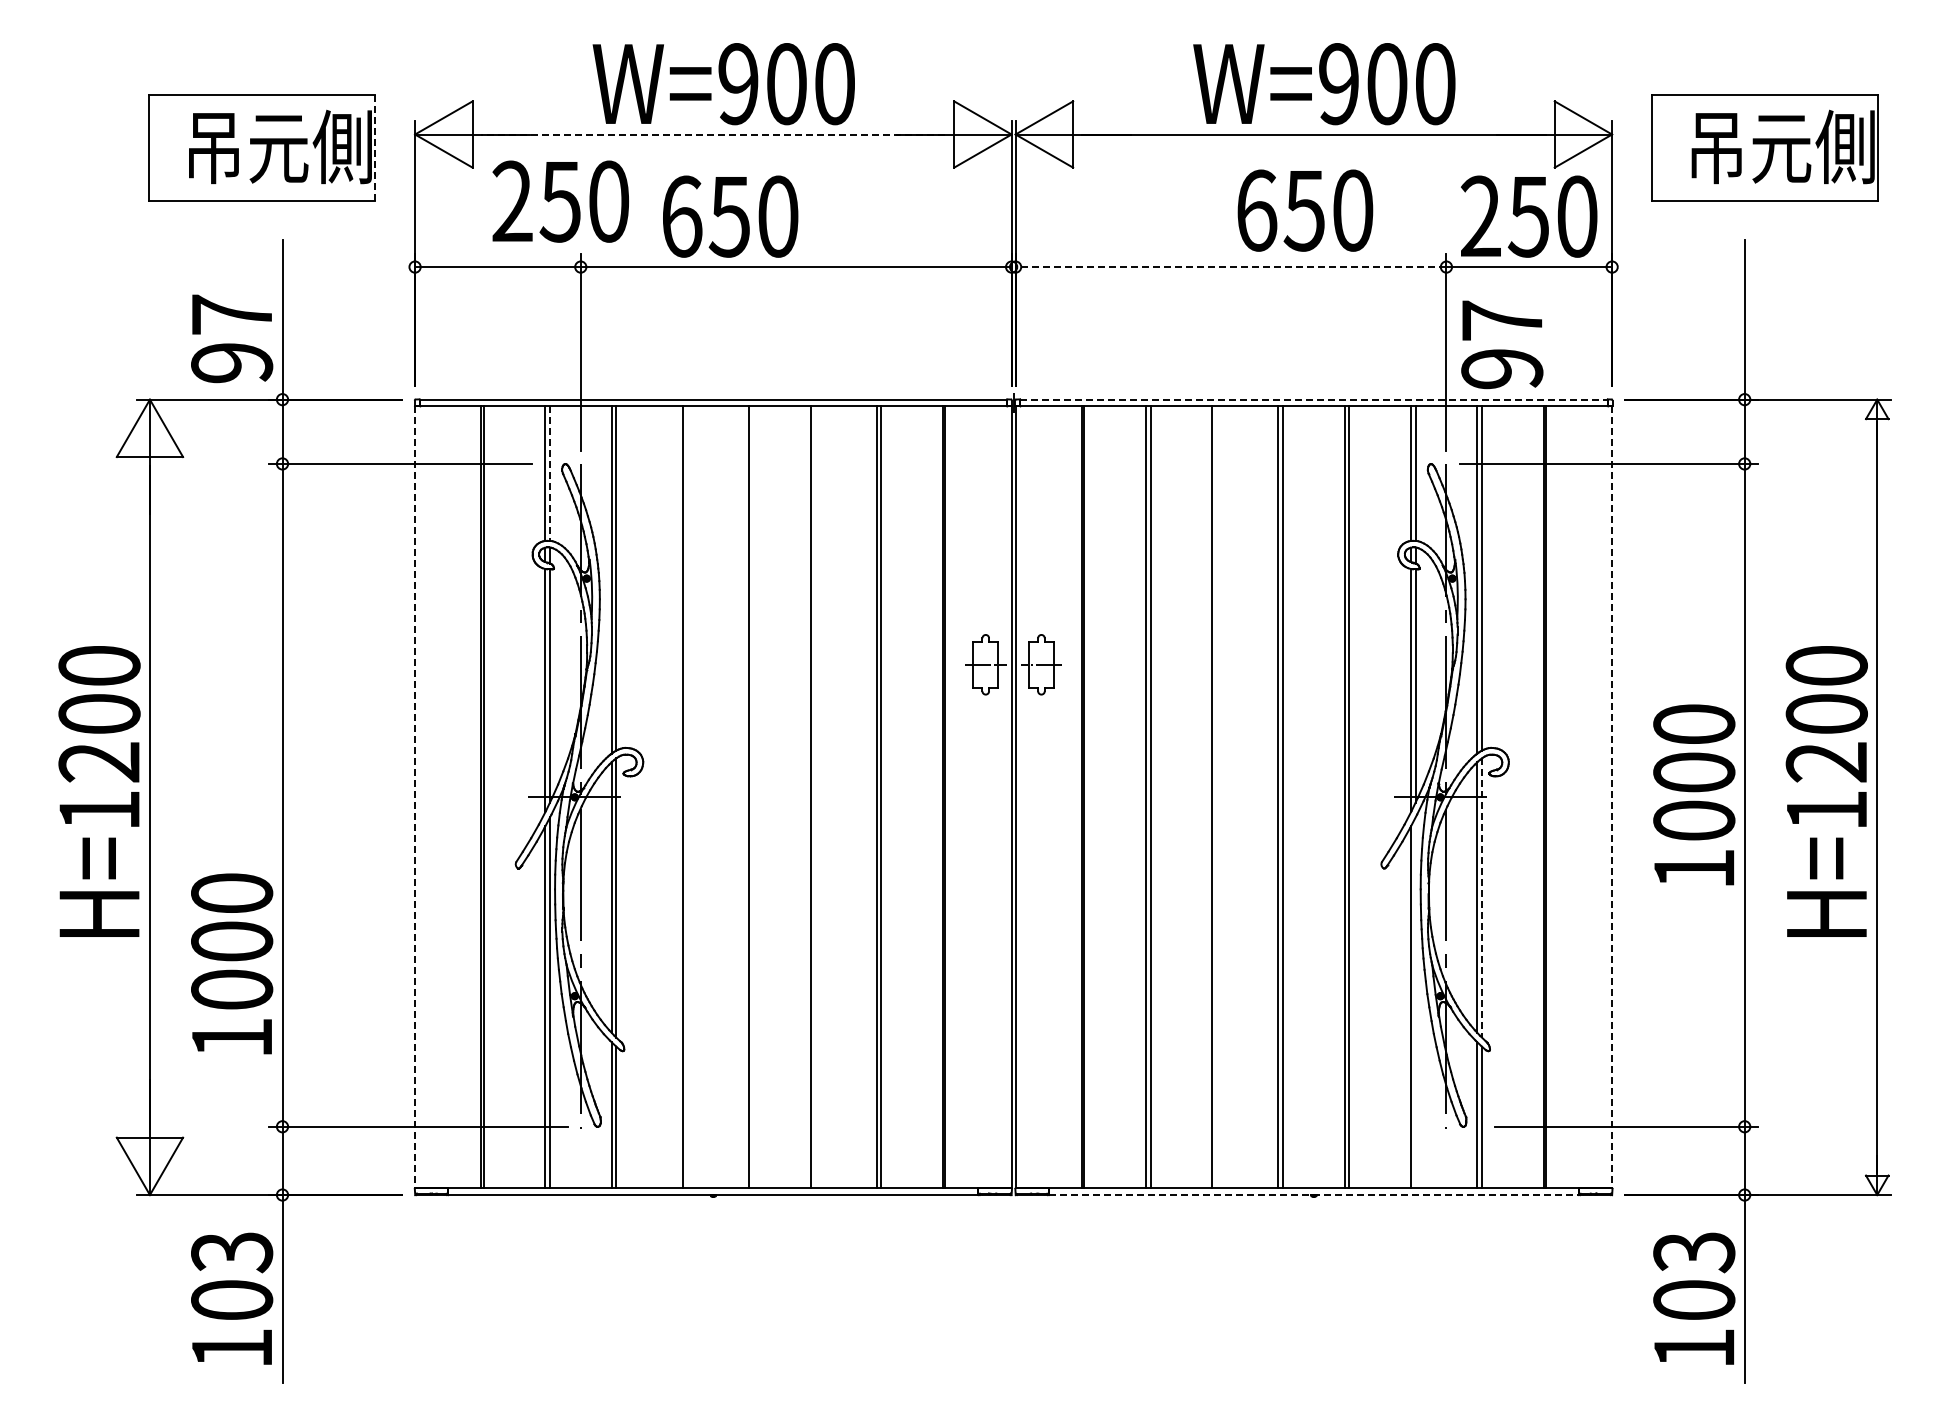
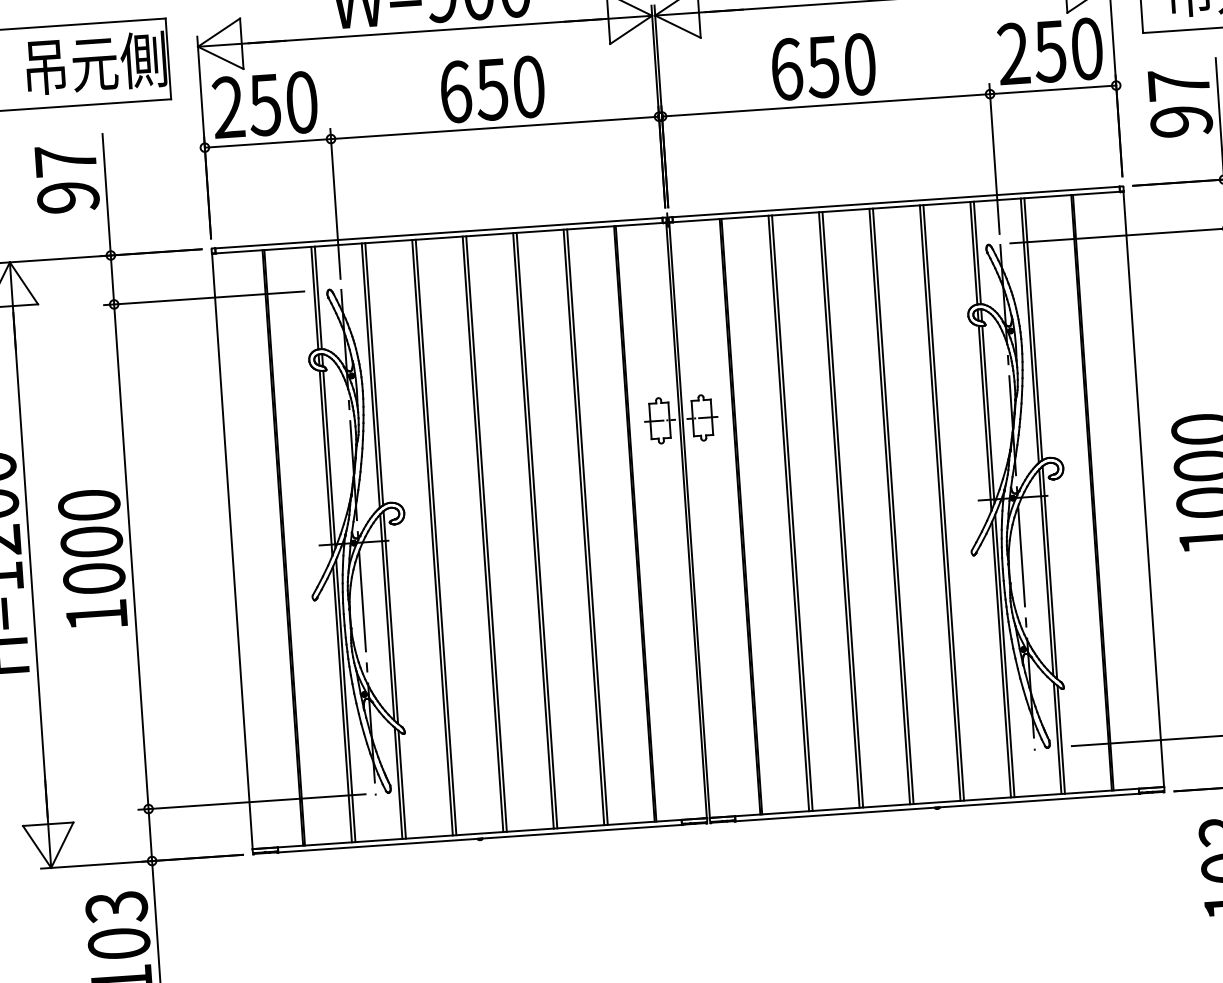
line: (713, 134) -> (425, 31), dashed -> solid
line: (375, 148) -> (168, 59), dashed -> solid
text: (560, 201) -> (265, 104), moved
text: (1305, 210) -> (823, 66), moved
text: (730, 216) -> (492, 89), moved
line: (1230, 267) -> (825, 105), dashed -> solid
text: (232, 338) -> (67, 178), moved
text: (1502, 344) -> (1180, 102), moved
line: (1313, 399) -> (895, 201), dashed -> solid
line: (550, 474) -> (318, 298), dashed -> solid
line: (415, 797) -> (232, 551), dashed -> solid
line: (677, 797) -> (432, 537), added
line: (744, 797) -> (483, 534), added
line: (815, 797) -> (537, 530), added
line: (1216, 797) -> (842, 509), added
line: (1612, 797) -> (1144, 489), dashed -> solid
line: (1481, 897) -> (1049, 572), dashed -> solid
text: (232, 963) -> (93, 558), moved
line: (1415, 1002) -> (1004, 655), added
line: (1314, 1195) -> (937, 807), dashed -> solid

